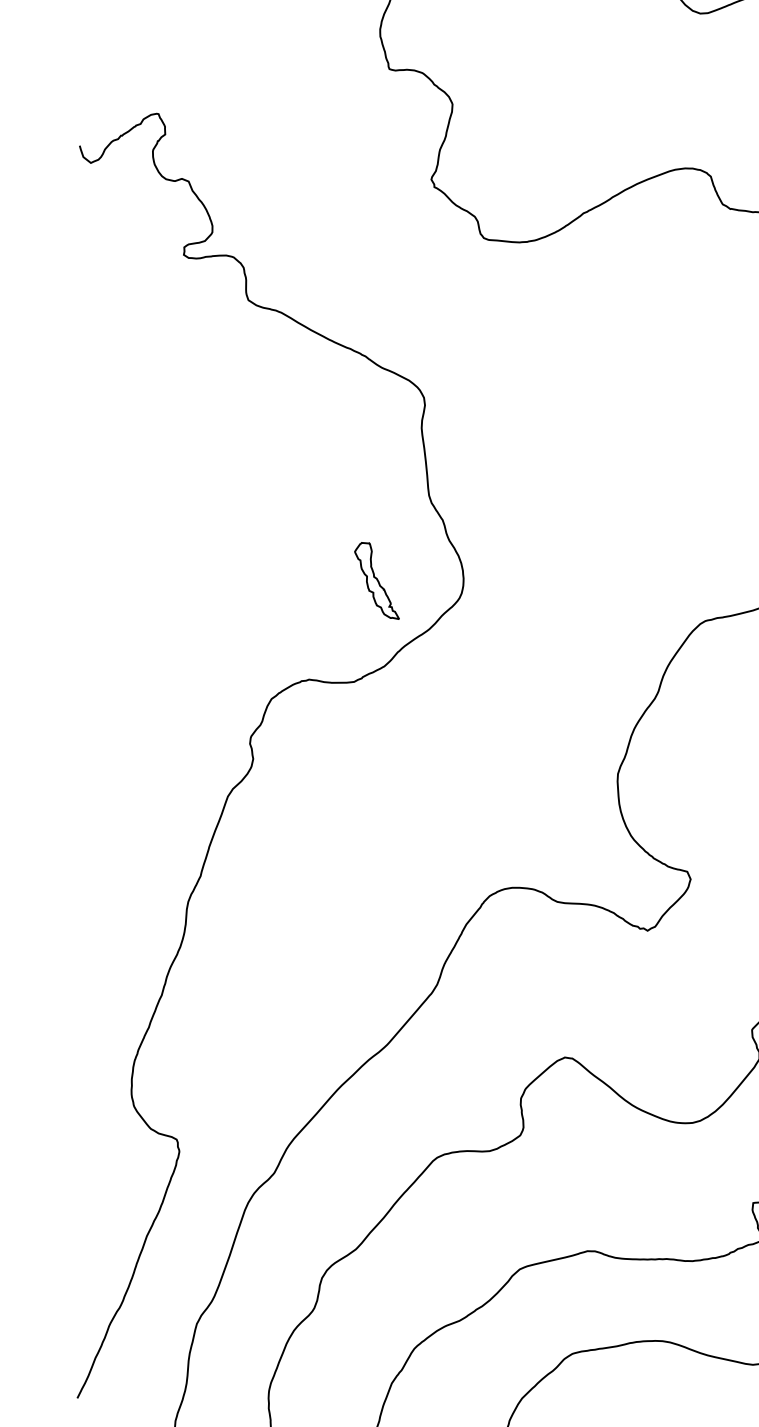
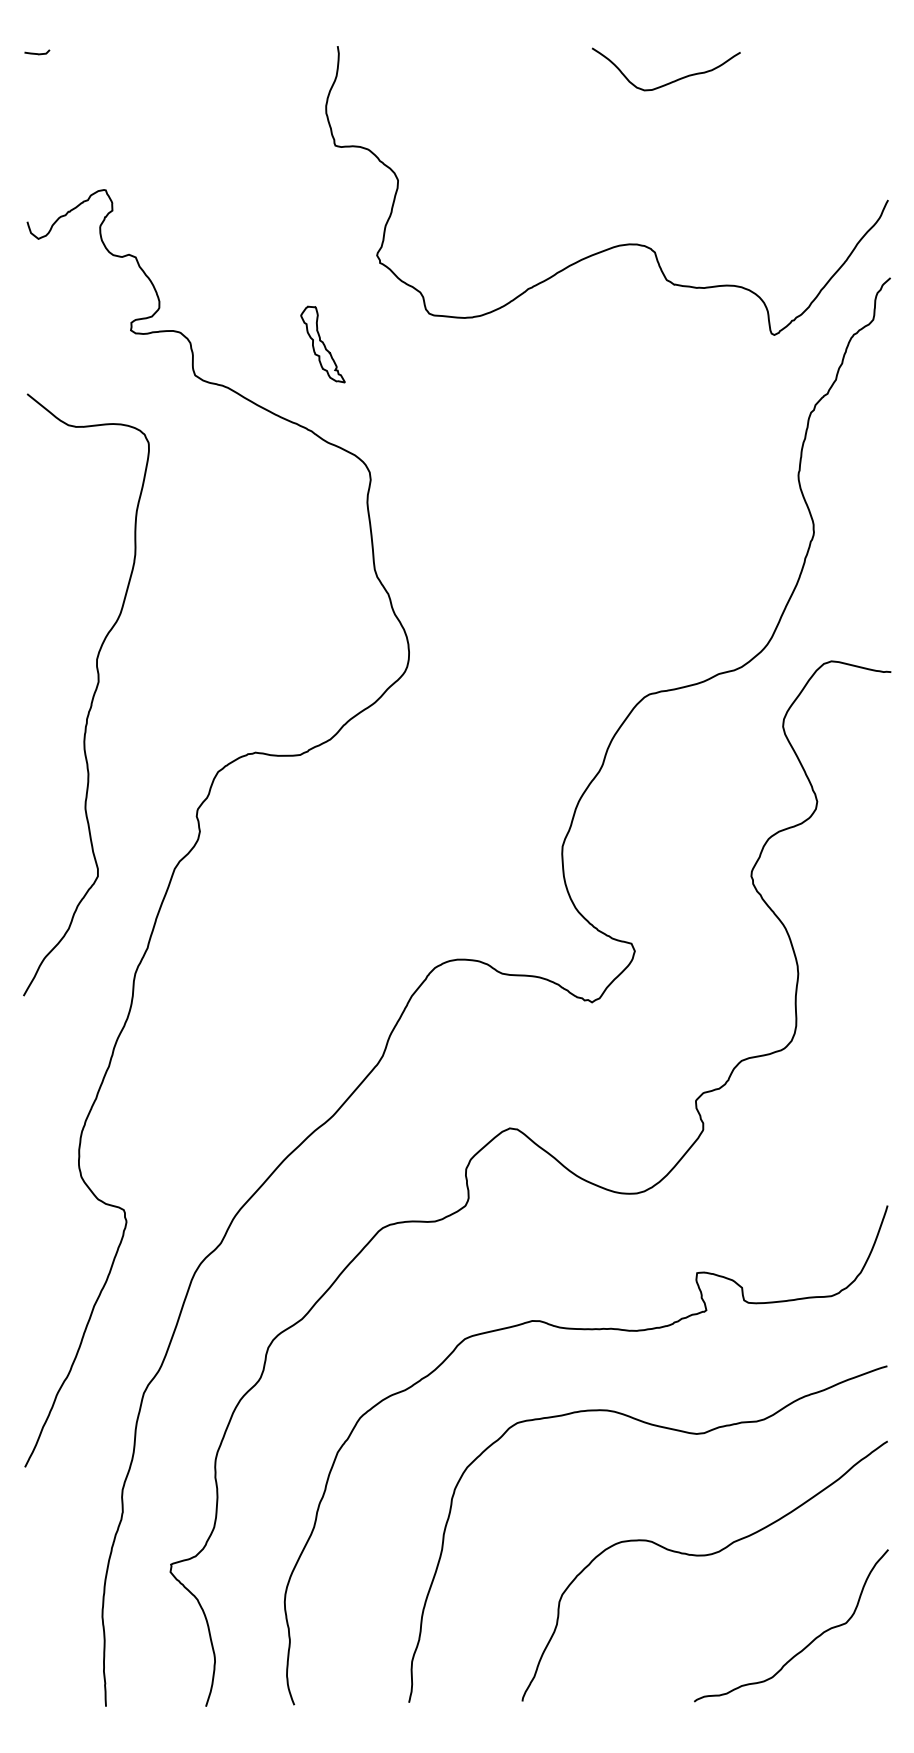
part: (376, 580) -> (322, 344), moved
curve: (145, 623) -> (92, 696), added

